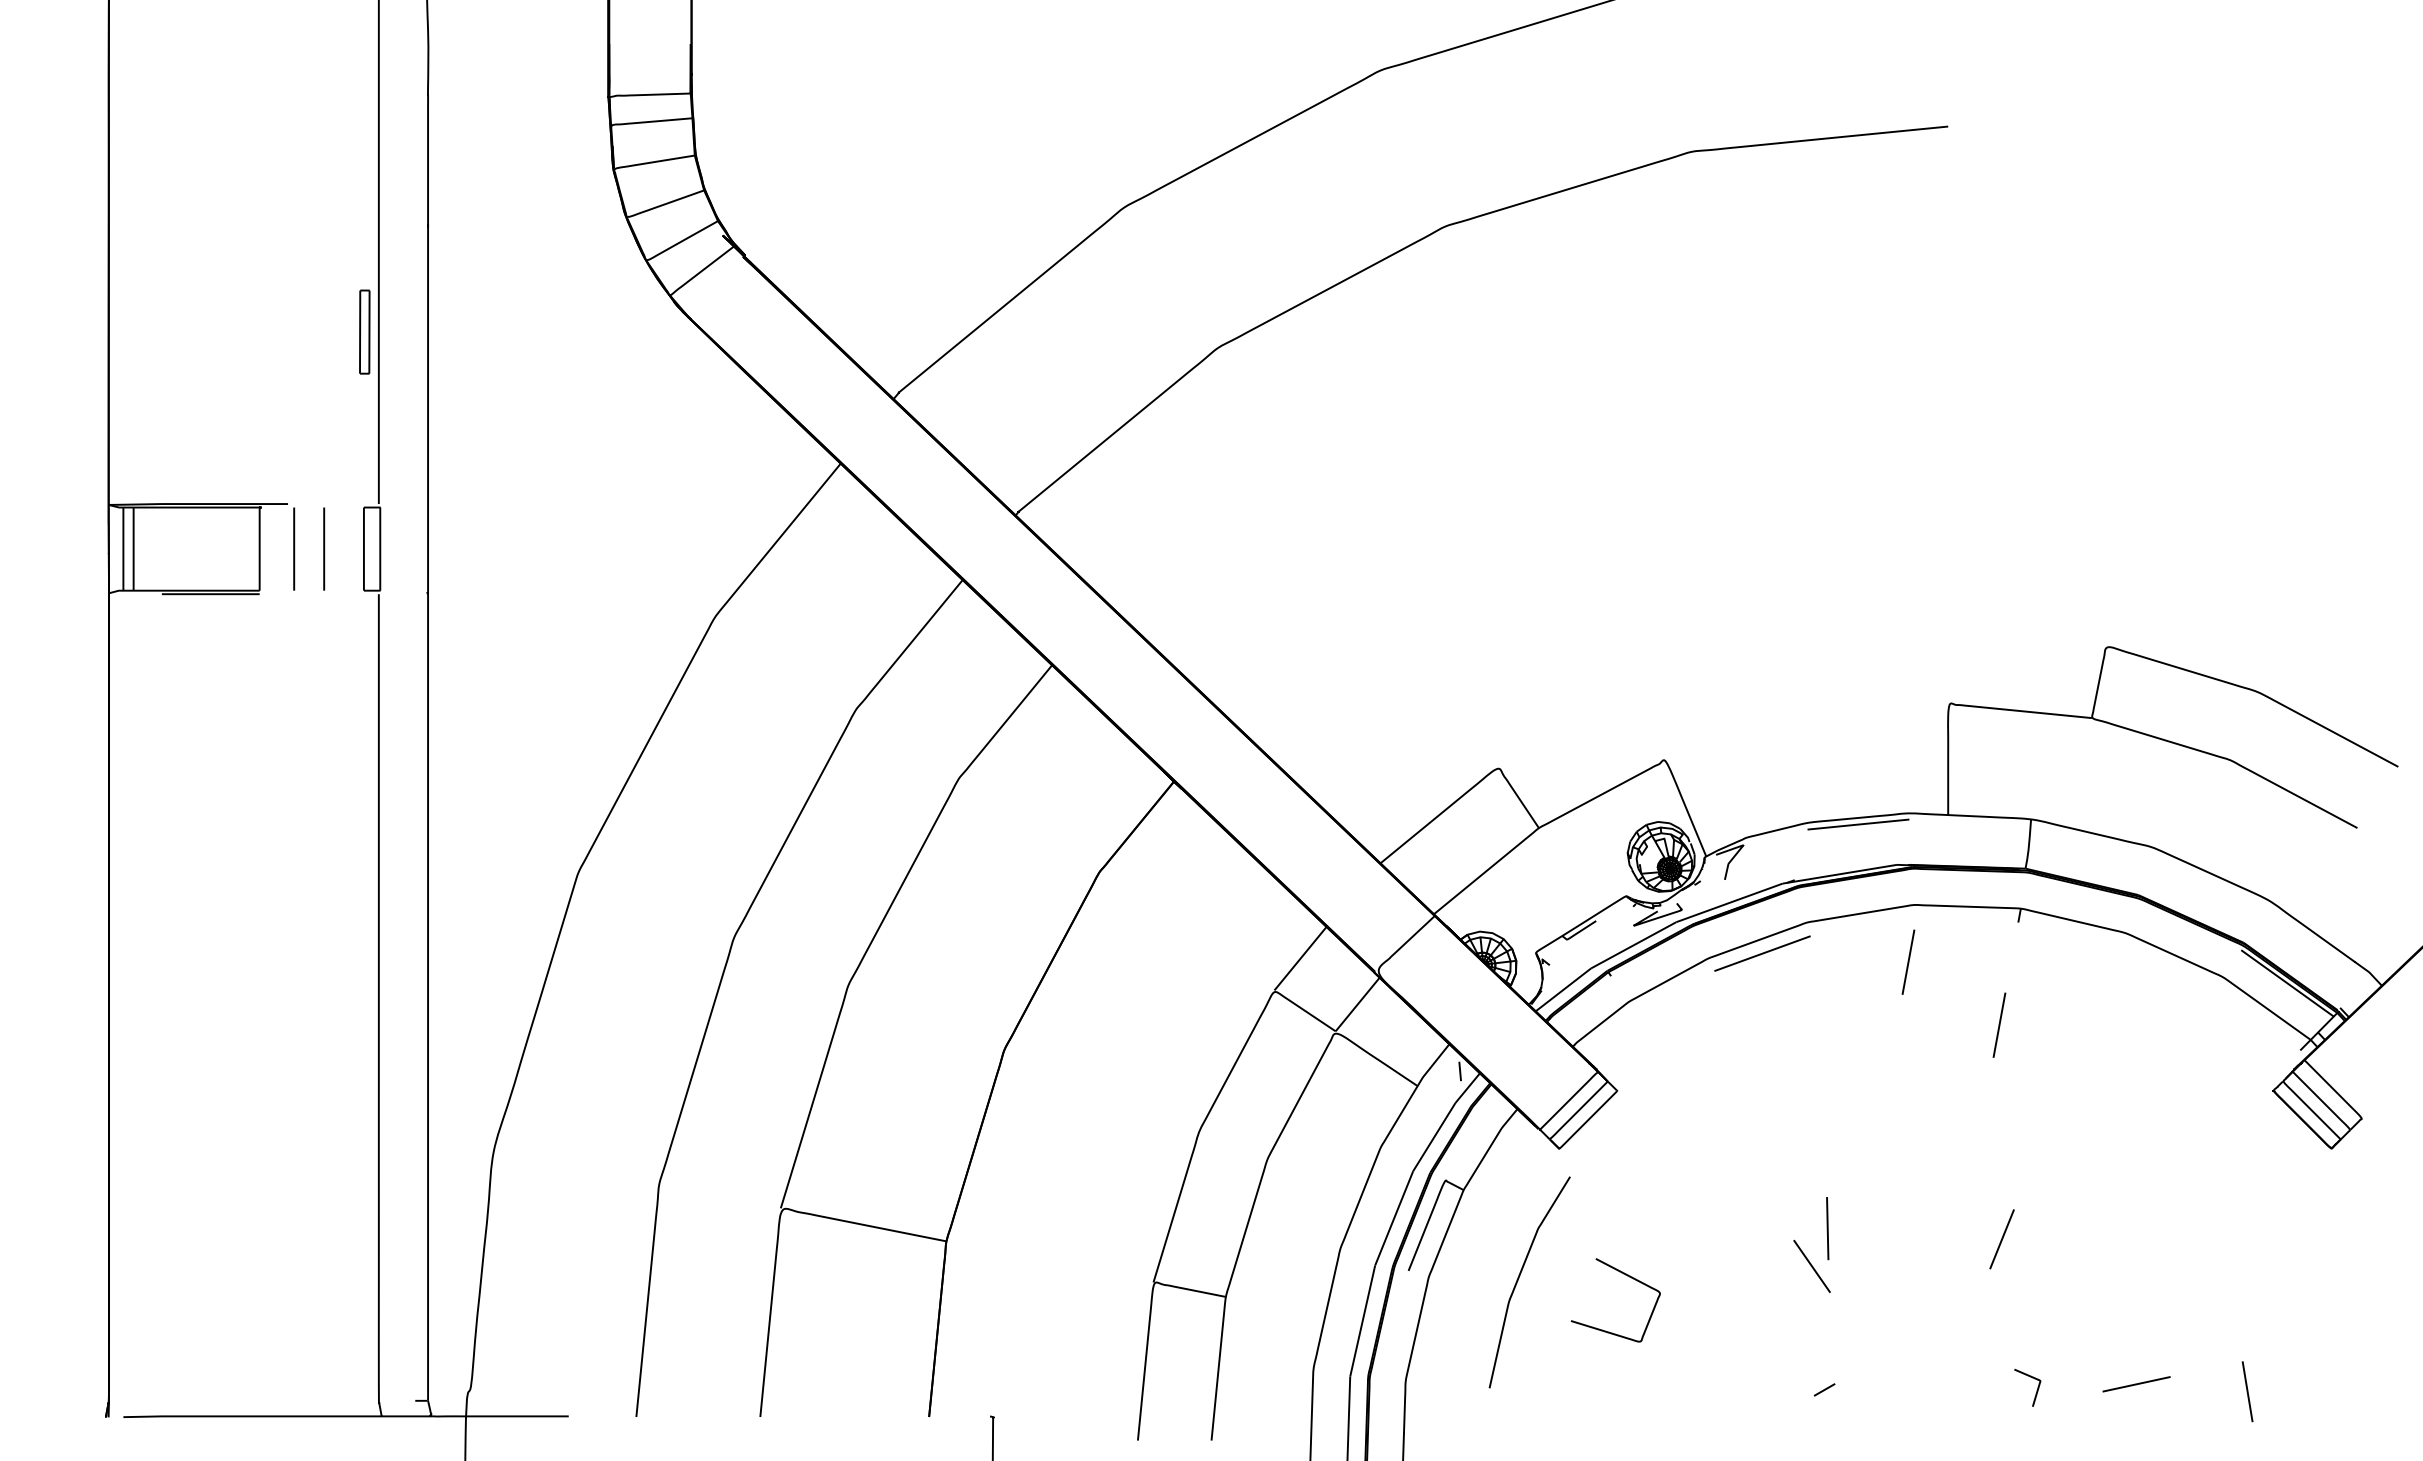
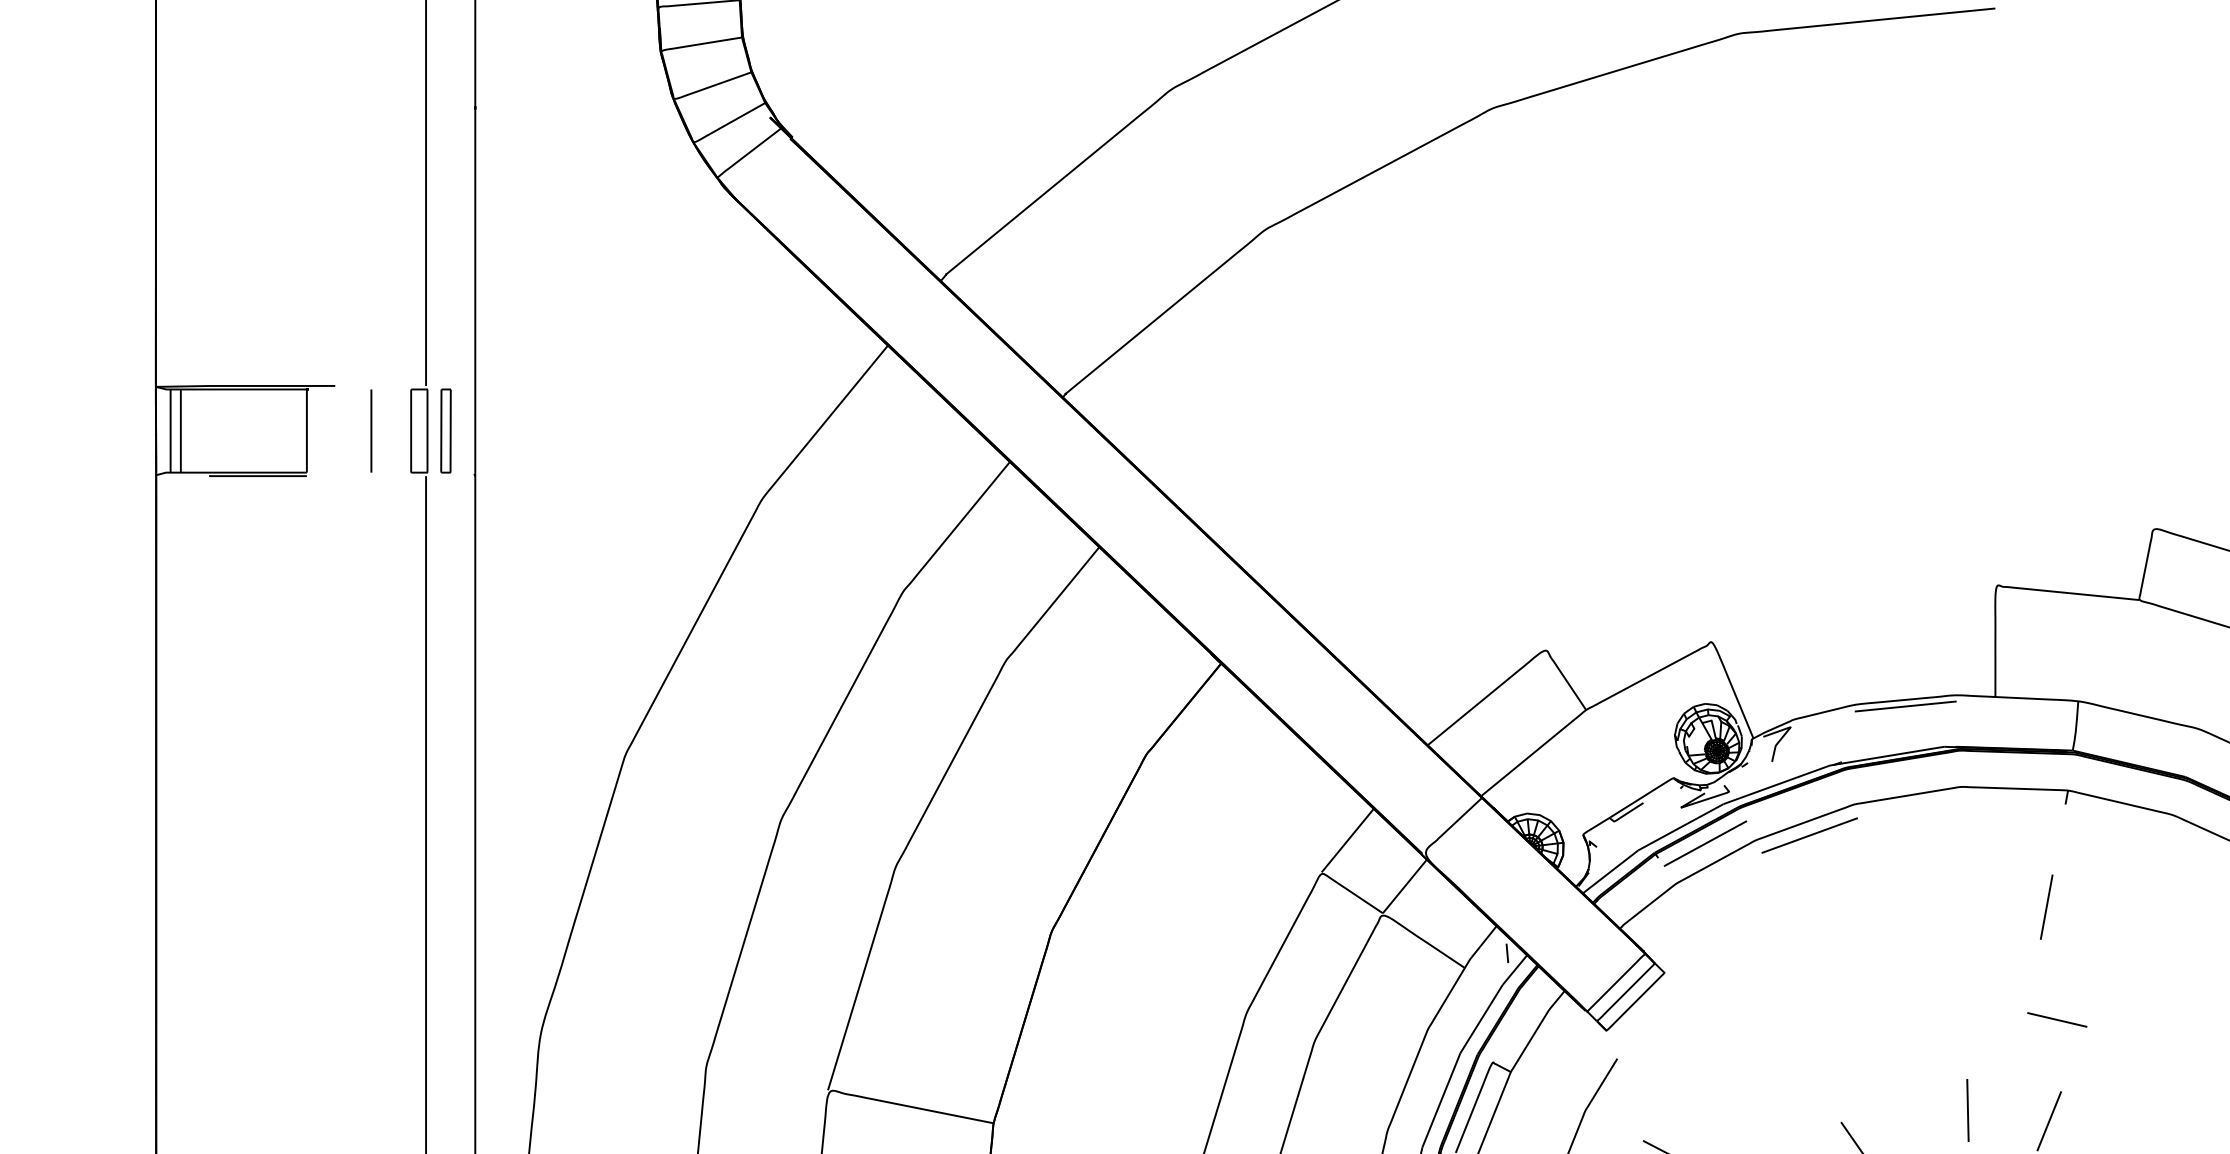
part: (364, 331) -> (445, 430), moved
line: (294, 548) -> (341, 430), removed
line: (1657, 961) -> (1704, 843), added
line: (1908, 961) -> (1955, 843), removed
line: (2010, 1137) -> (2057, 1019), added
line: (1827, 1228) -> (1967, 1110), moved

